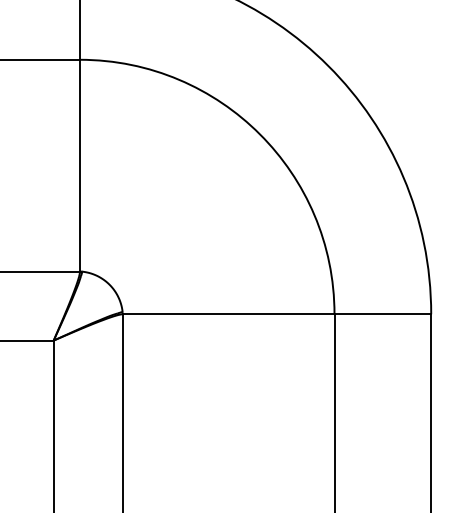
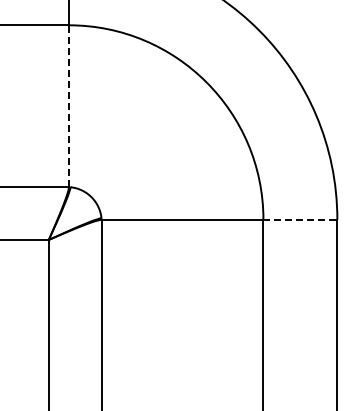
line: (79, 166) -> (68, 106), solid -> dashed
line: (382, 313) -> (300, 219), solid -> dashed

